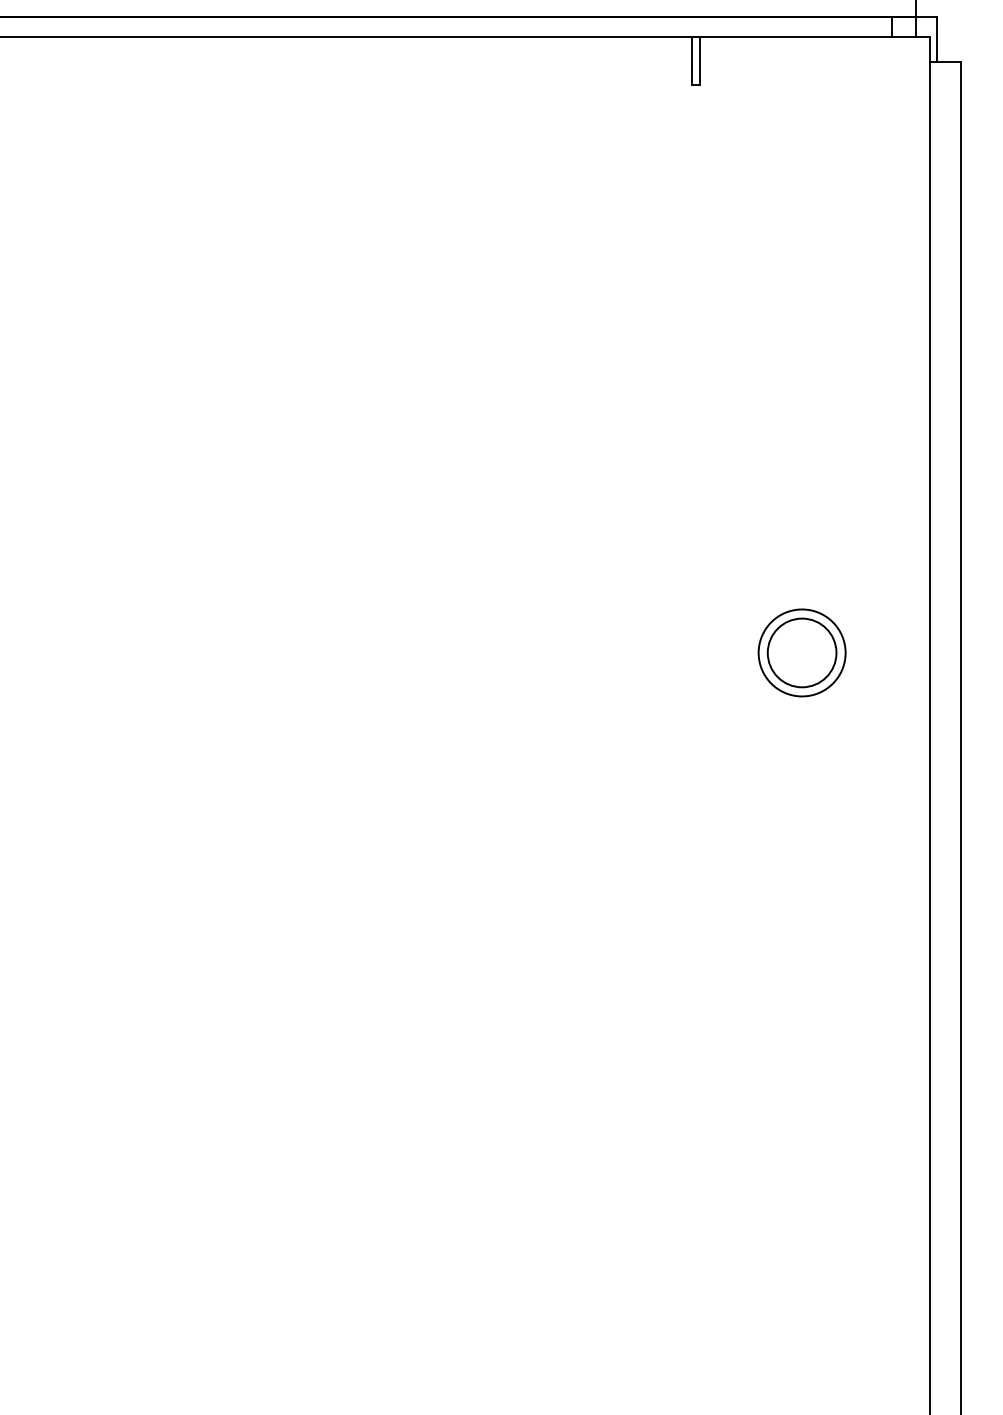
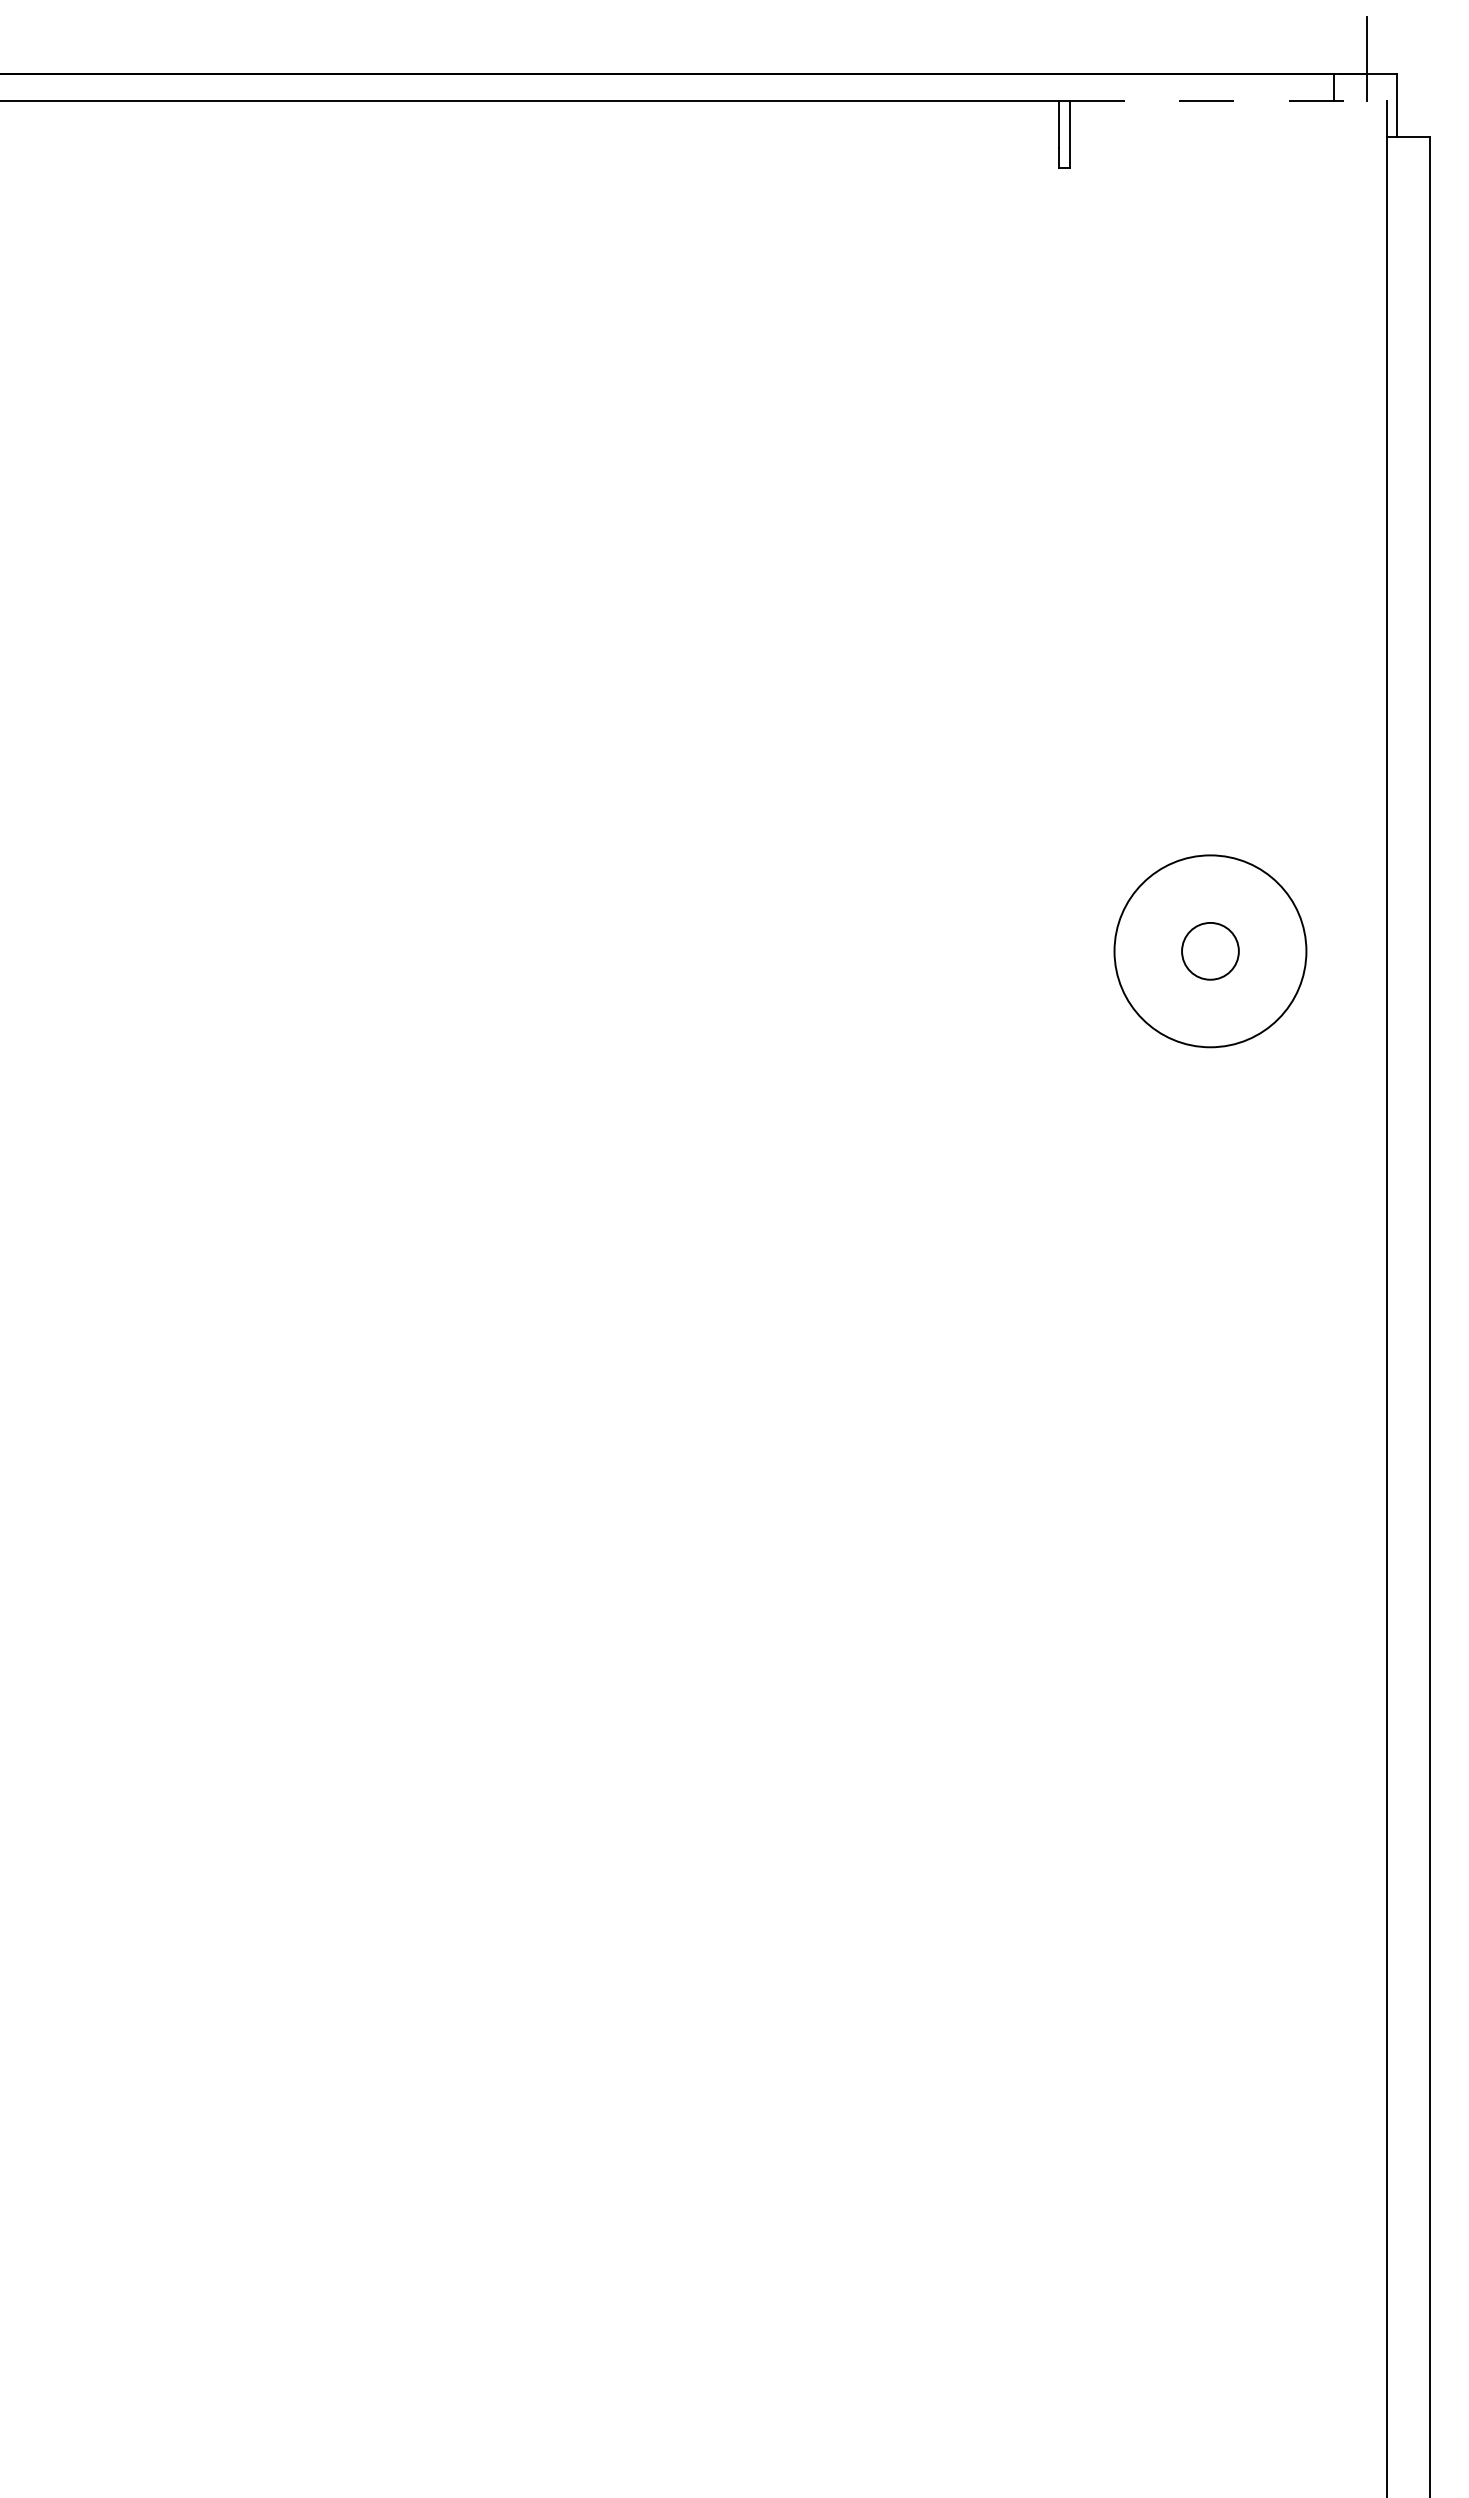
line: (815, 36) -> (1228, 101), solid -> dashed
circle: (802, 652) -> (1210, 950), size x0.6
circle: (802, 653) -> (1210, 951), size x1.6

